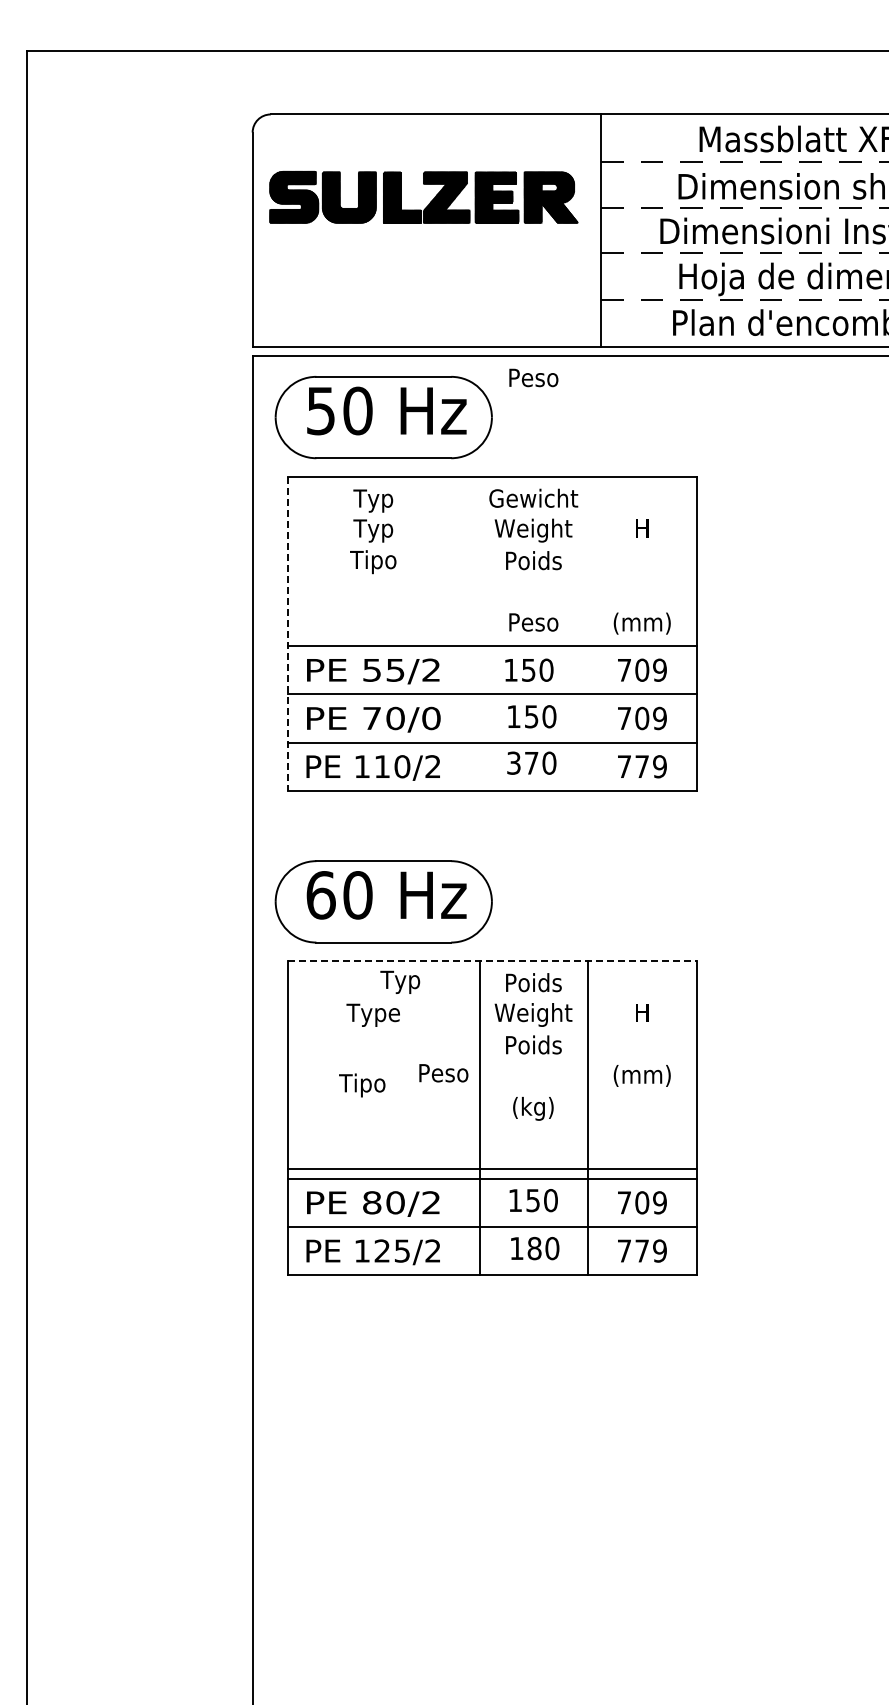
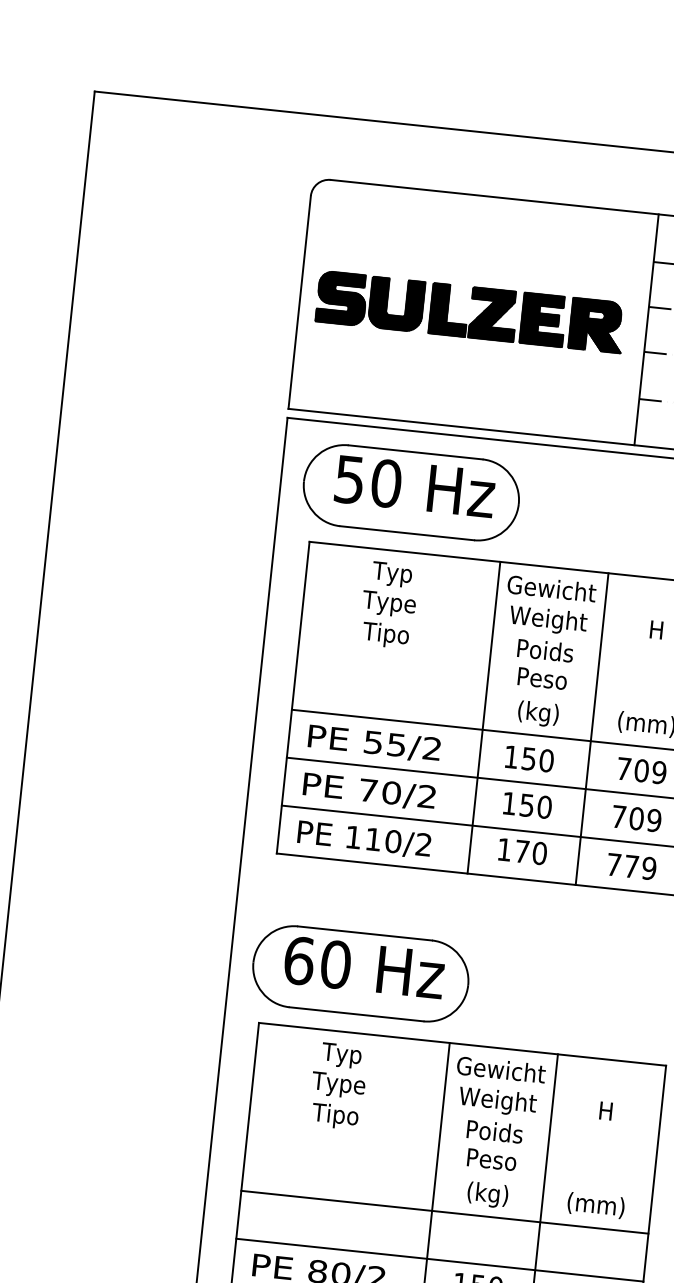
part: (429, 202) -> (475, 317), moved
text: (533, 377) -> (542, 678), moved
text: (372, 530) -> (388, 603), Typ -> Type
text: (533, 624) -> (538, 714), Peso -> (kg)
line: (287, 633) -> (293, 697), dashed -> solid
line: (479, 633) -> (483, 717), added
line: (588, 633) -> (592, 728), added
text: (431, 718) -> (427, 796), 70/0 -> 70/2
text: (513, 762) -> (504, 848), 370 -> 170
line: (492, 961) -> (462, 1044), dashed -> solid
text: (400, 981) -> (341, 1054), moved
text: (533, 982) -> (501, 1069), Poids -> Gewicht
text: (443, 1073) -> (491, 1160), moved
text: (641, 1075) -> (595, 1205), moved
text: (362, 1085) -> (335, 1116), moved
line: (492, 1169) -> (444, 1212), moved

